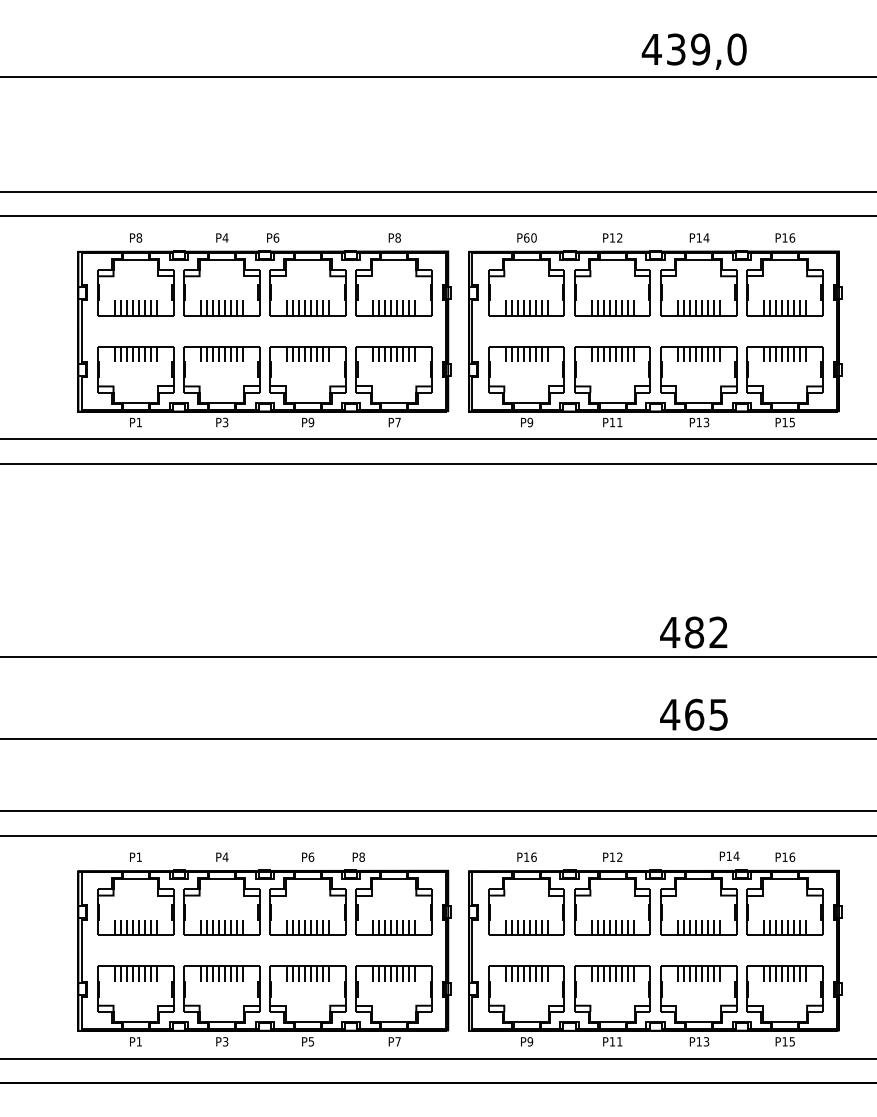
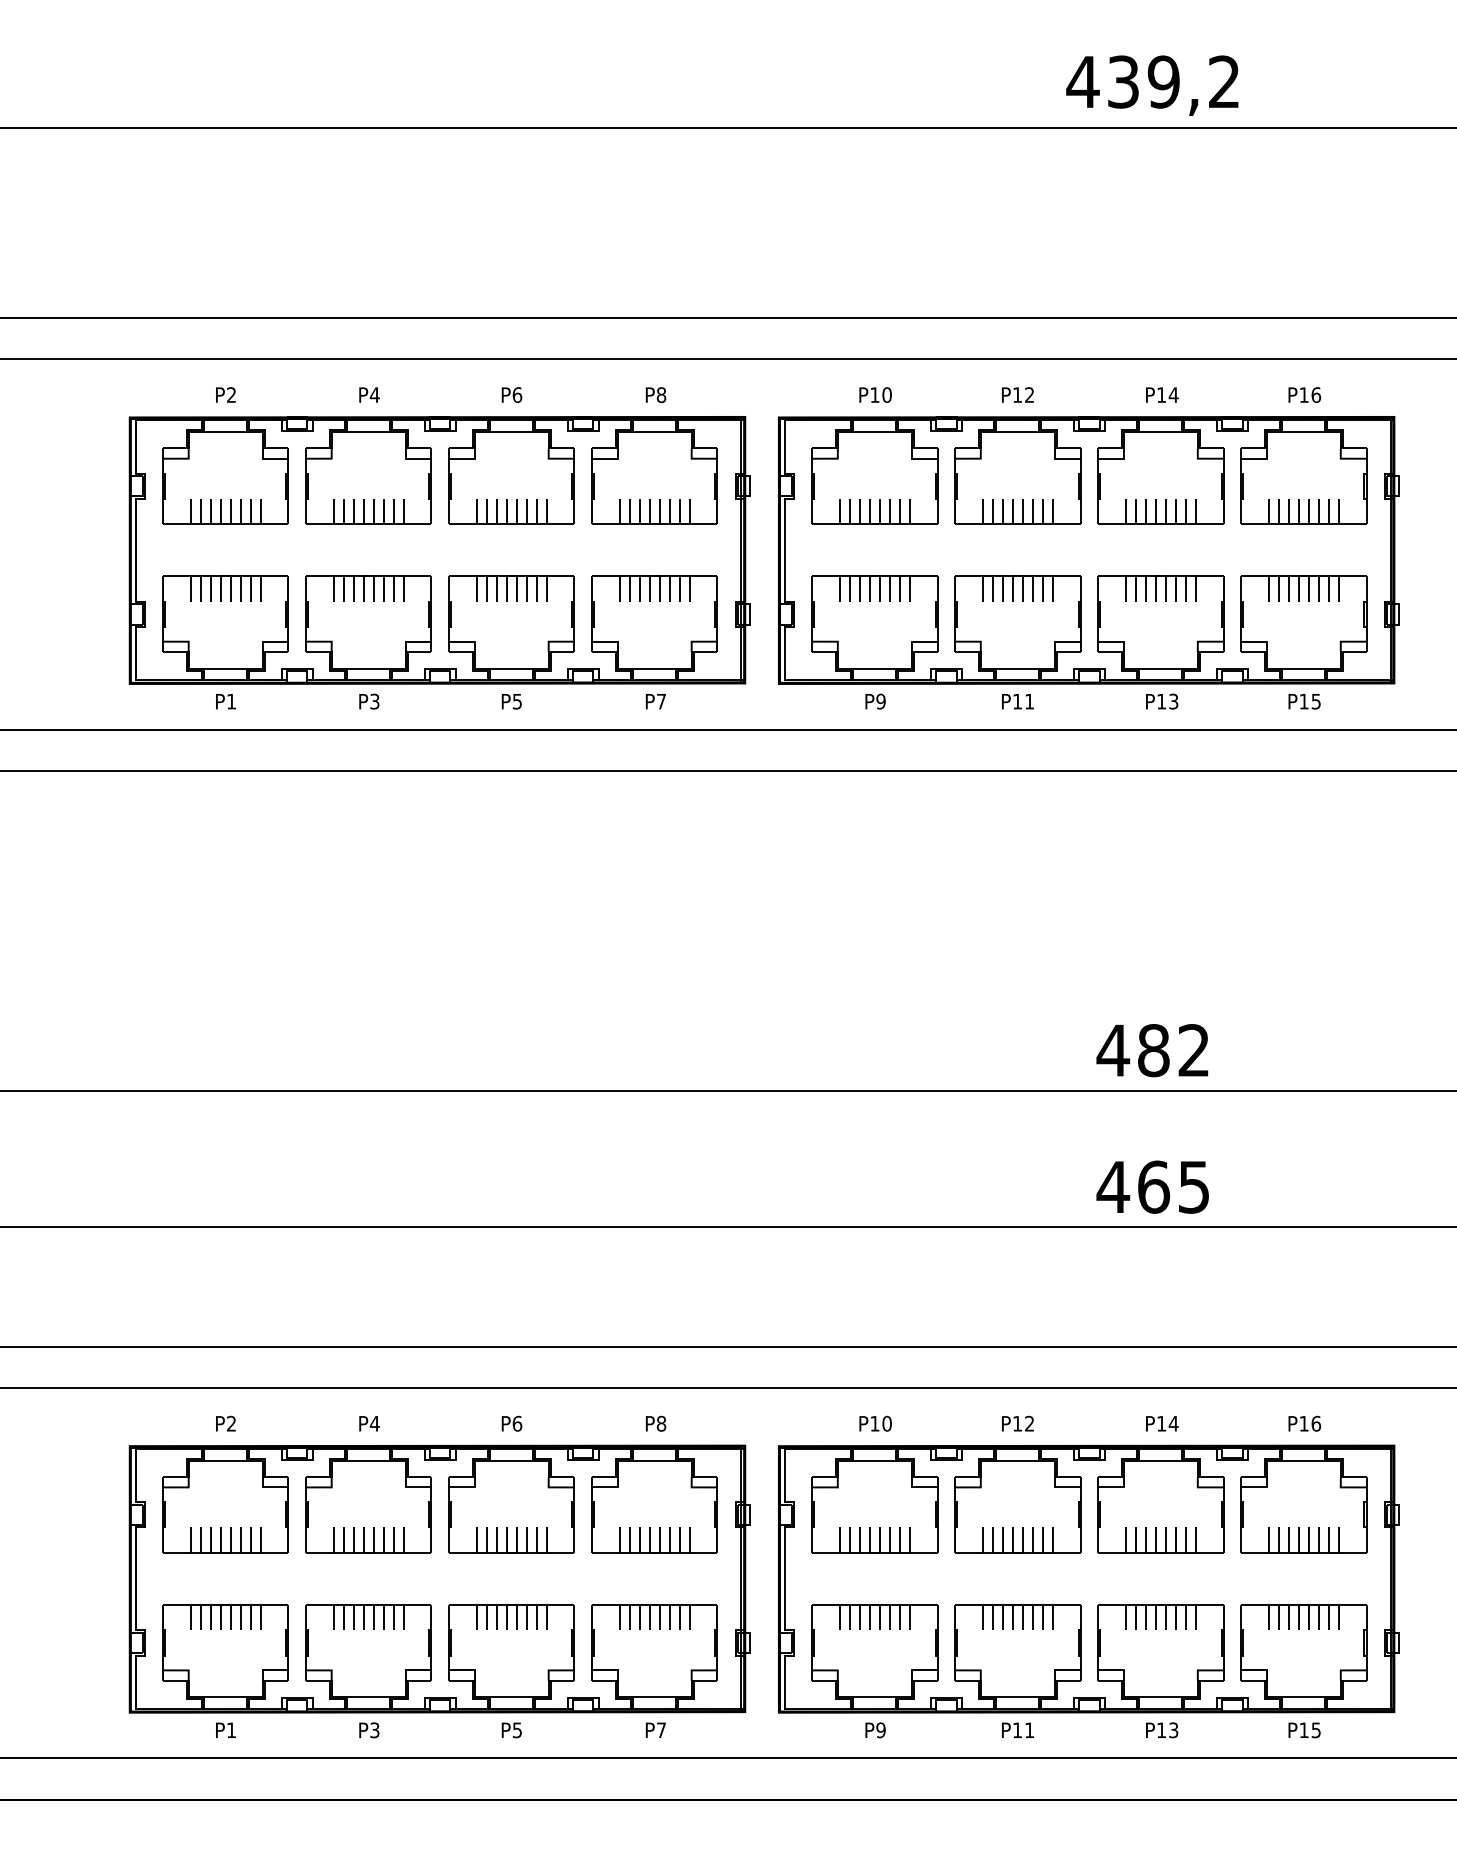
text: (736, 49) -> (1223, 82), 439,0 -> 439,2
text: (139, 237) -> (231, 394), P8 -> P2
text: (273, 237) -> (512, 394), moved
text: (526, 237) -> (874, 394), P60 -> P10
text: (311, 421) -> (517, 699), P9 -> P5
text: (729, 855) -> (1162, 1422), moved
text: (138, 856) -> (230, 1422), P1 -> P2
text: (358, 856) -> (655, 1422), moved
text: (533, 856) -> (886, 1422), P16 -> P10

